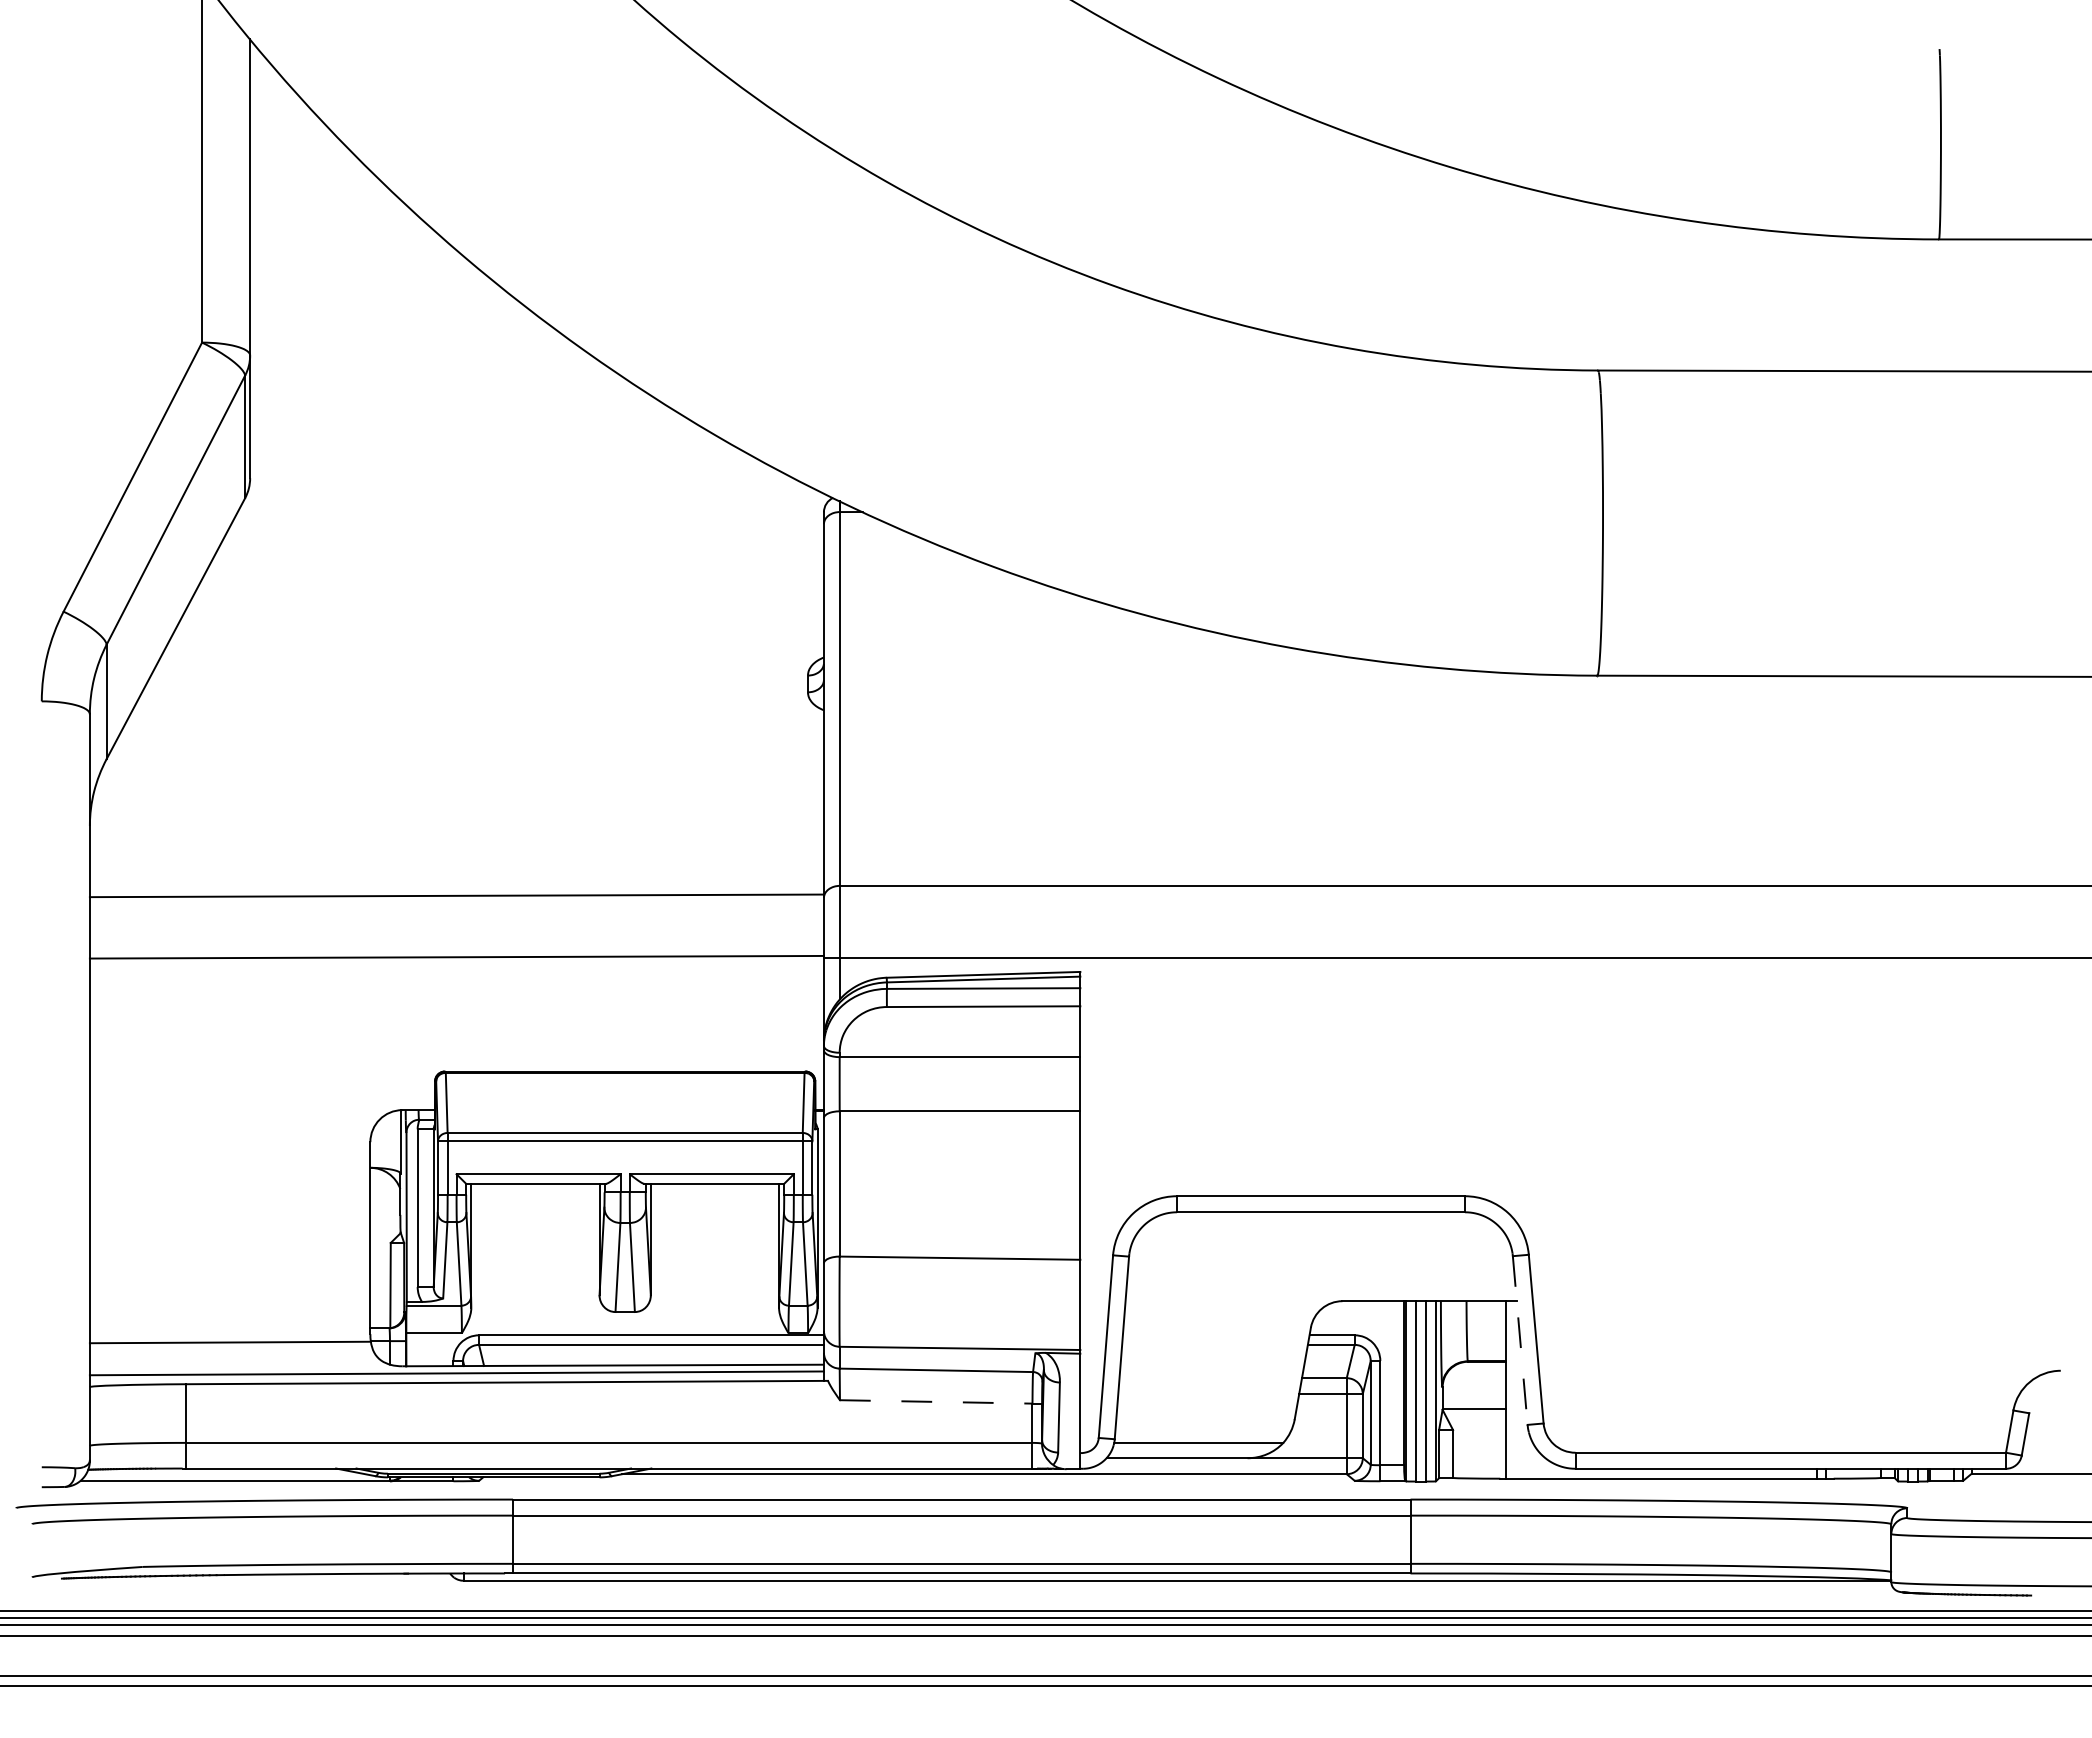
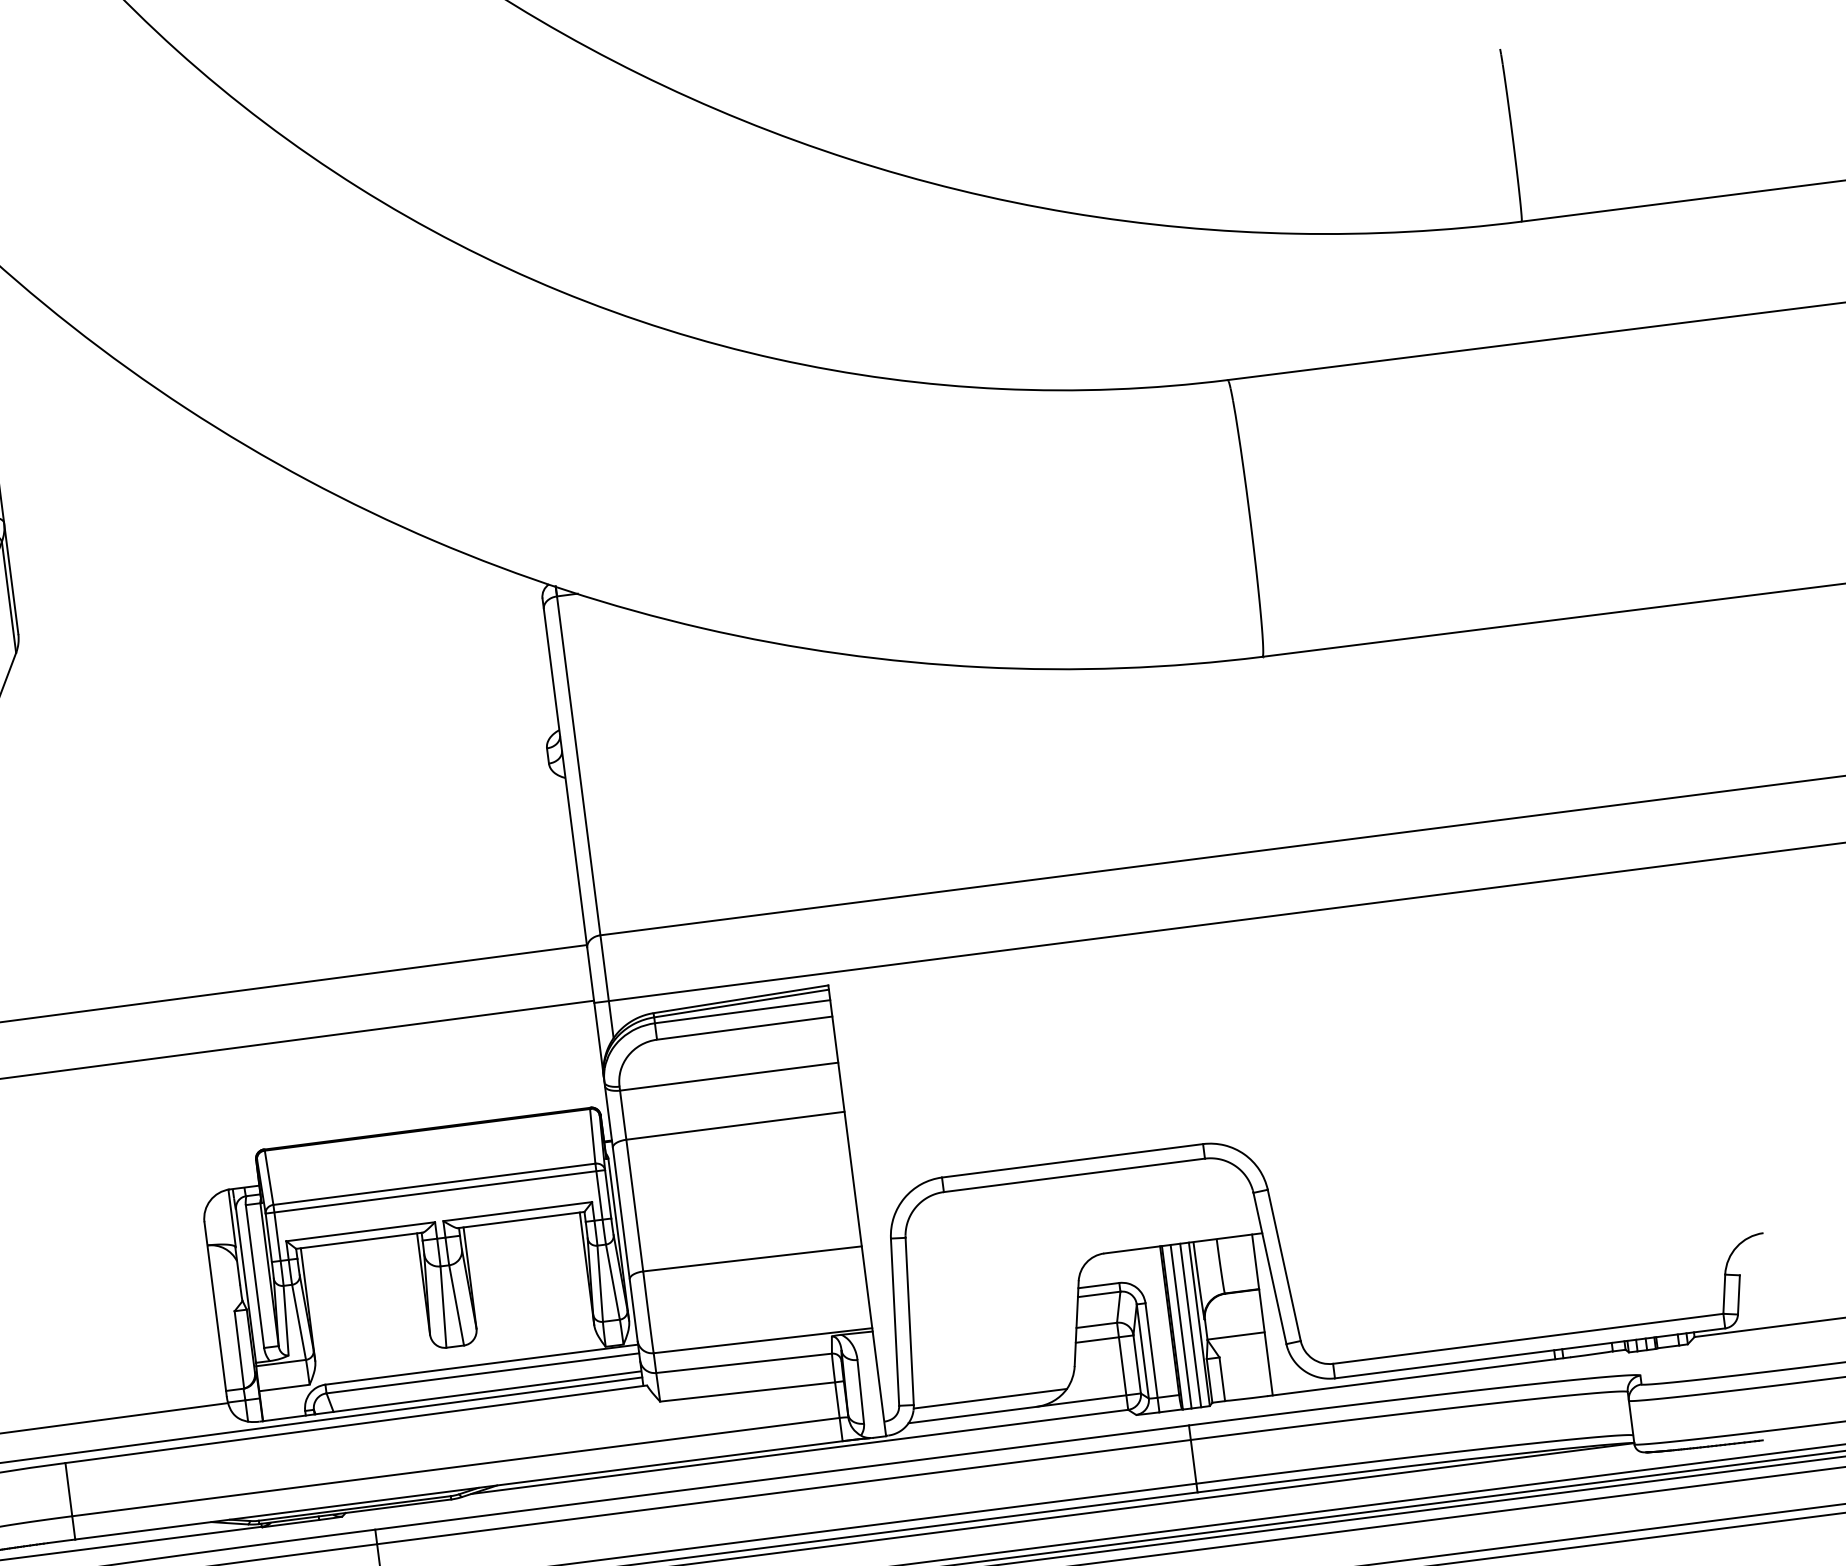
line: (1520, 1340) -> (1270, 1268), dashed -> solid
line: (936, 1401) -> (747, 1391), dashed -> solid

